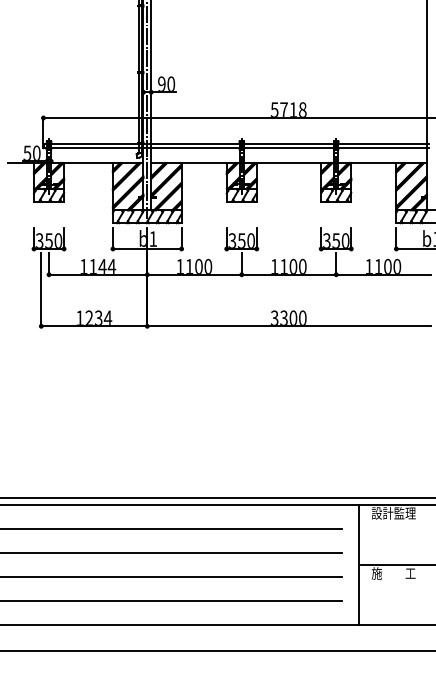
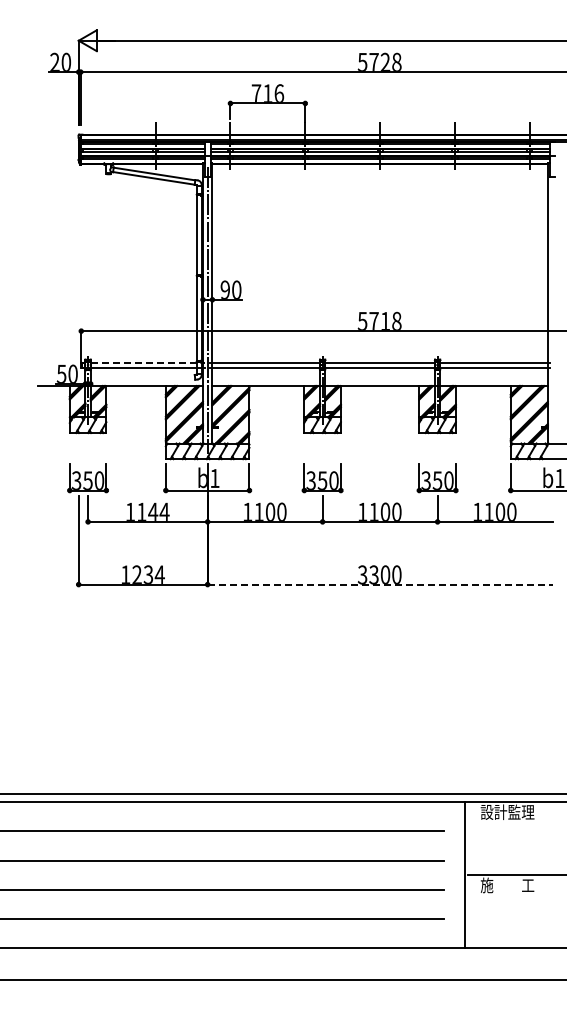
line: (98, 143) -> (148, 362), solid -> dashed
line: (289, 326) -> (380, 584), solid -> dashed

